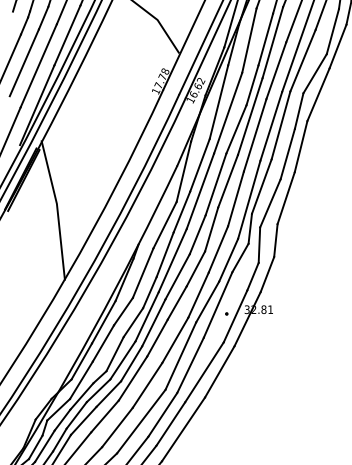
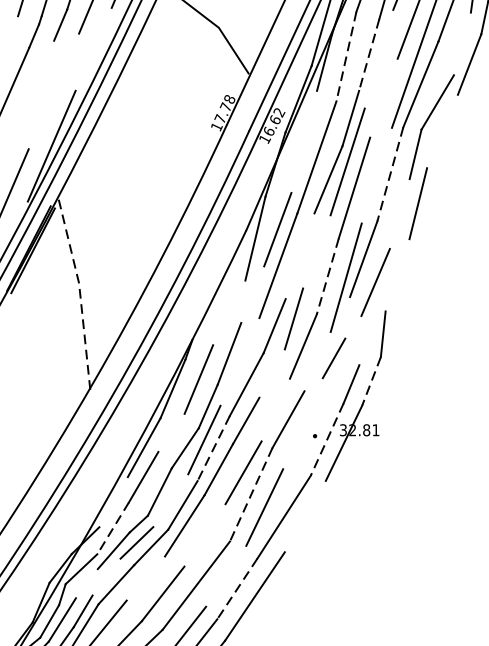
line: (332, 31) -> (461, 43), removed
line: (67, 35) -> (93, 49), removed
line: (265, 39) -> (368, 54), solid -> dashed
line: (249, 41) -> (346, 57), solid -> dashed
line: (272, 42) -> (378, 59), removed
line: (23, 62) -> (32, 86), removed
line: (38, 65) -> (53, 91), removed
line: (276, 70) -> (384, 97), removed
line: (318, 94) -> (442, 131), removed
line: (218, 101) -> (303, 141), removed
line: (280, 125) -> (389, 174), solid -> dashed
line: (271, 126) -> (377, 175), removed
line: (287, 153) -> (399, 213), removed
line: (227, 180) -> (316, 250), removed
line: (215, 184) -> (299, 256), removed
line: (285, 198) -> (396, 275), removed
line: (235, 199) -> (327, 277), solid -> dashed
line: (57, 208) -> (79, 289), solid -> dashed
line: (181, 211) -> (252, 293), removed
line: (164, 224) -> (228, 311), removed
line: (249, 228) -> (346, 317), removed
line: (259, 244) -> (360, 339), removed
line: (228, 259) -> (317, 360), removed
line: (172, 260) -> (239, 361), removed
line: (195, 268) -> (271, 373), removed
line: (267, 274) -> (371, 381), solid -> dashed
line: (198, 294) -> (275, 409), removed
line: (217, 304) -> (302, 423), removed
line: (123, 311) -> (171, 432), removed
line: (235, 316) -> (327, 439), solid -> dashed
line: (153, 323) -> (213, 449), solid -> dashed
line: (180, 356) -> (250, 495), solid -> dashed
line: (122, 360) -> (170, 500), removed
line: (81, 361) -> (113, 502), removed
line: (219, 371) -> (304, 516), removed
line: (81, 380) -> (113, 528), solid -> dashed
line: (147, 384) -> (204, 534), removed
line: (162, 414) -> (225, 575), removed
line: (76, 415) -> (106, 577), removed
line: (104, 416) -> (145, 578), removed
line: (62, 419) -> (86, 582), removed
line: (170, 424) -> (236, 589), solid -> dashed

